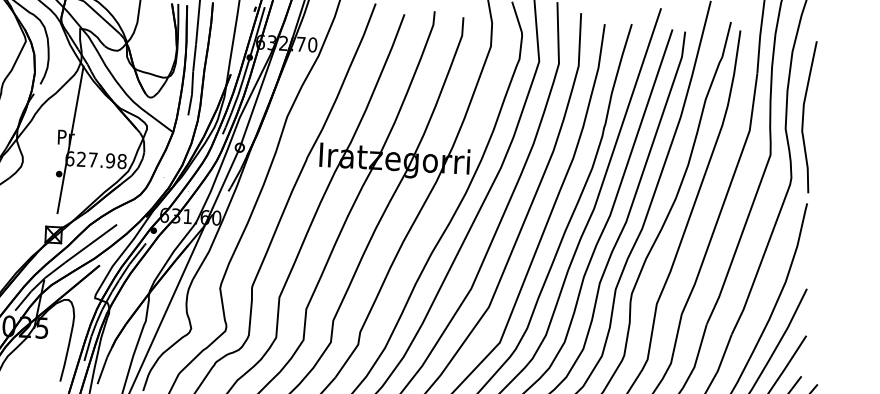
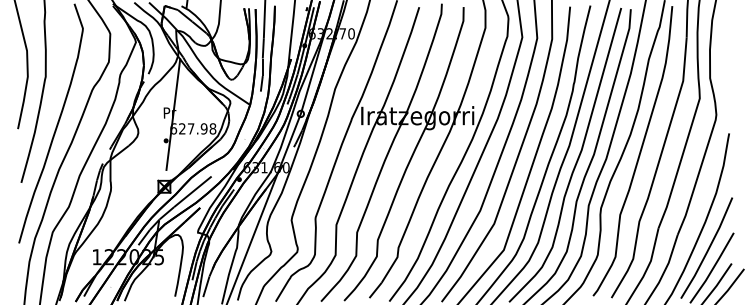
curve: (804, 116) -> (723, 68), removed

